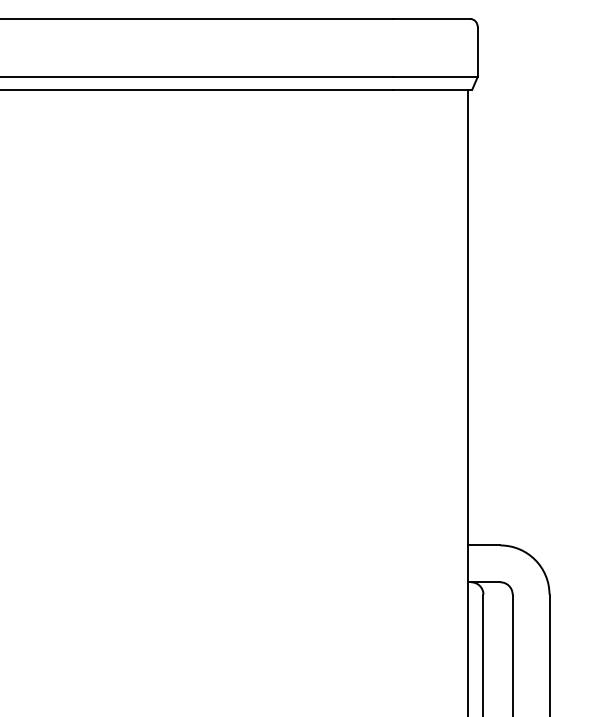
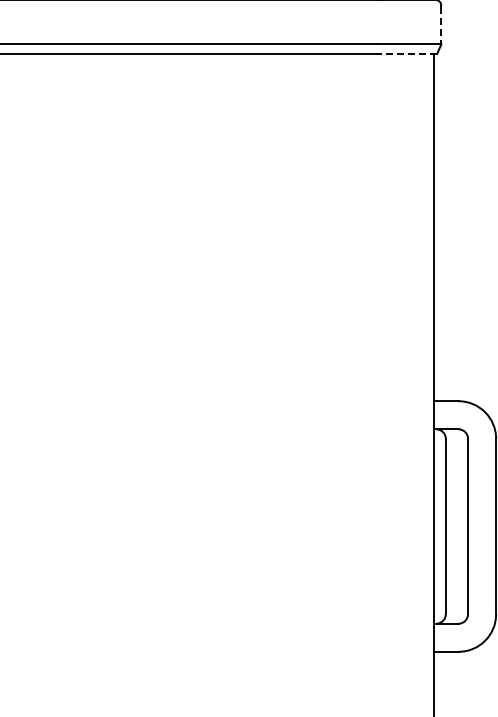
line: (477, 52) -> (441, 25), solid -> dashed
line: (431, 89) -> (406, 53), solid -> dashed

